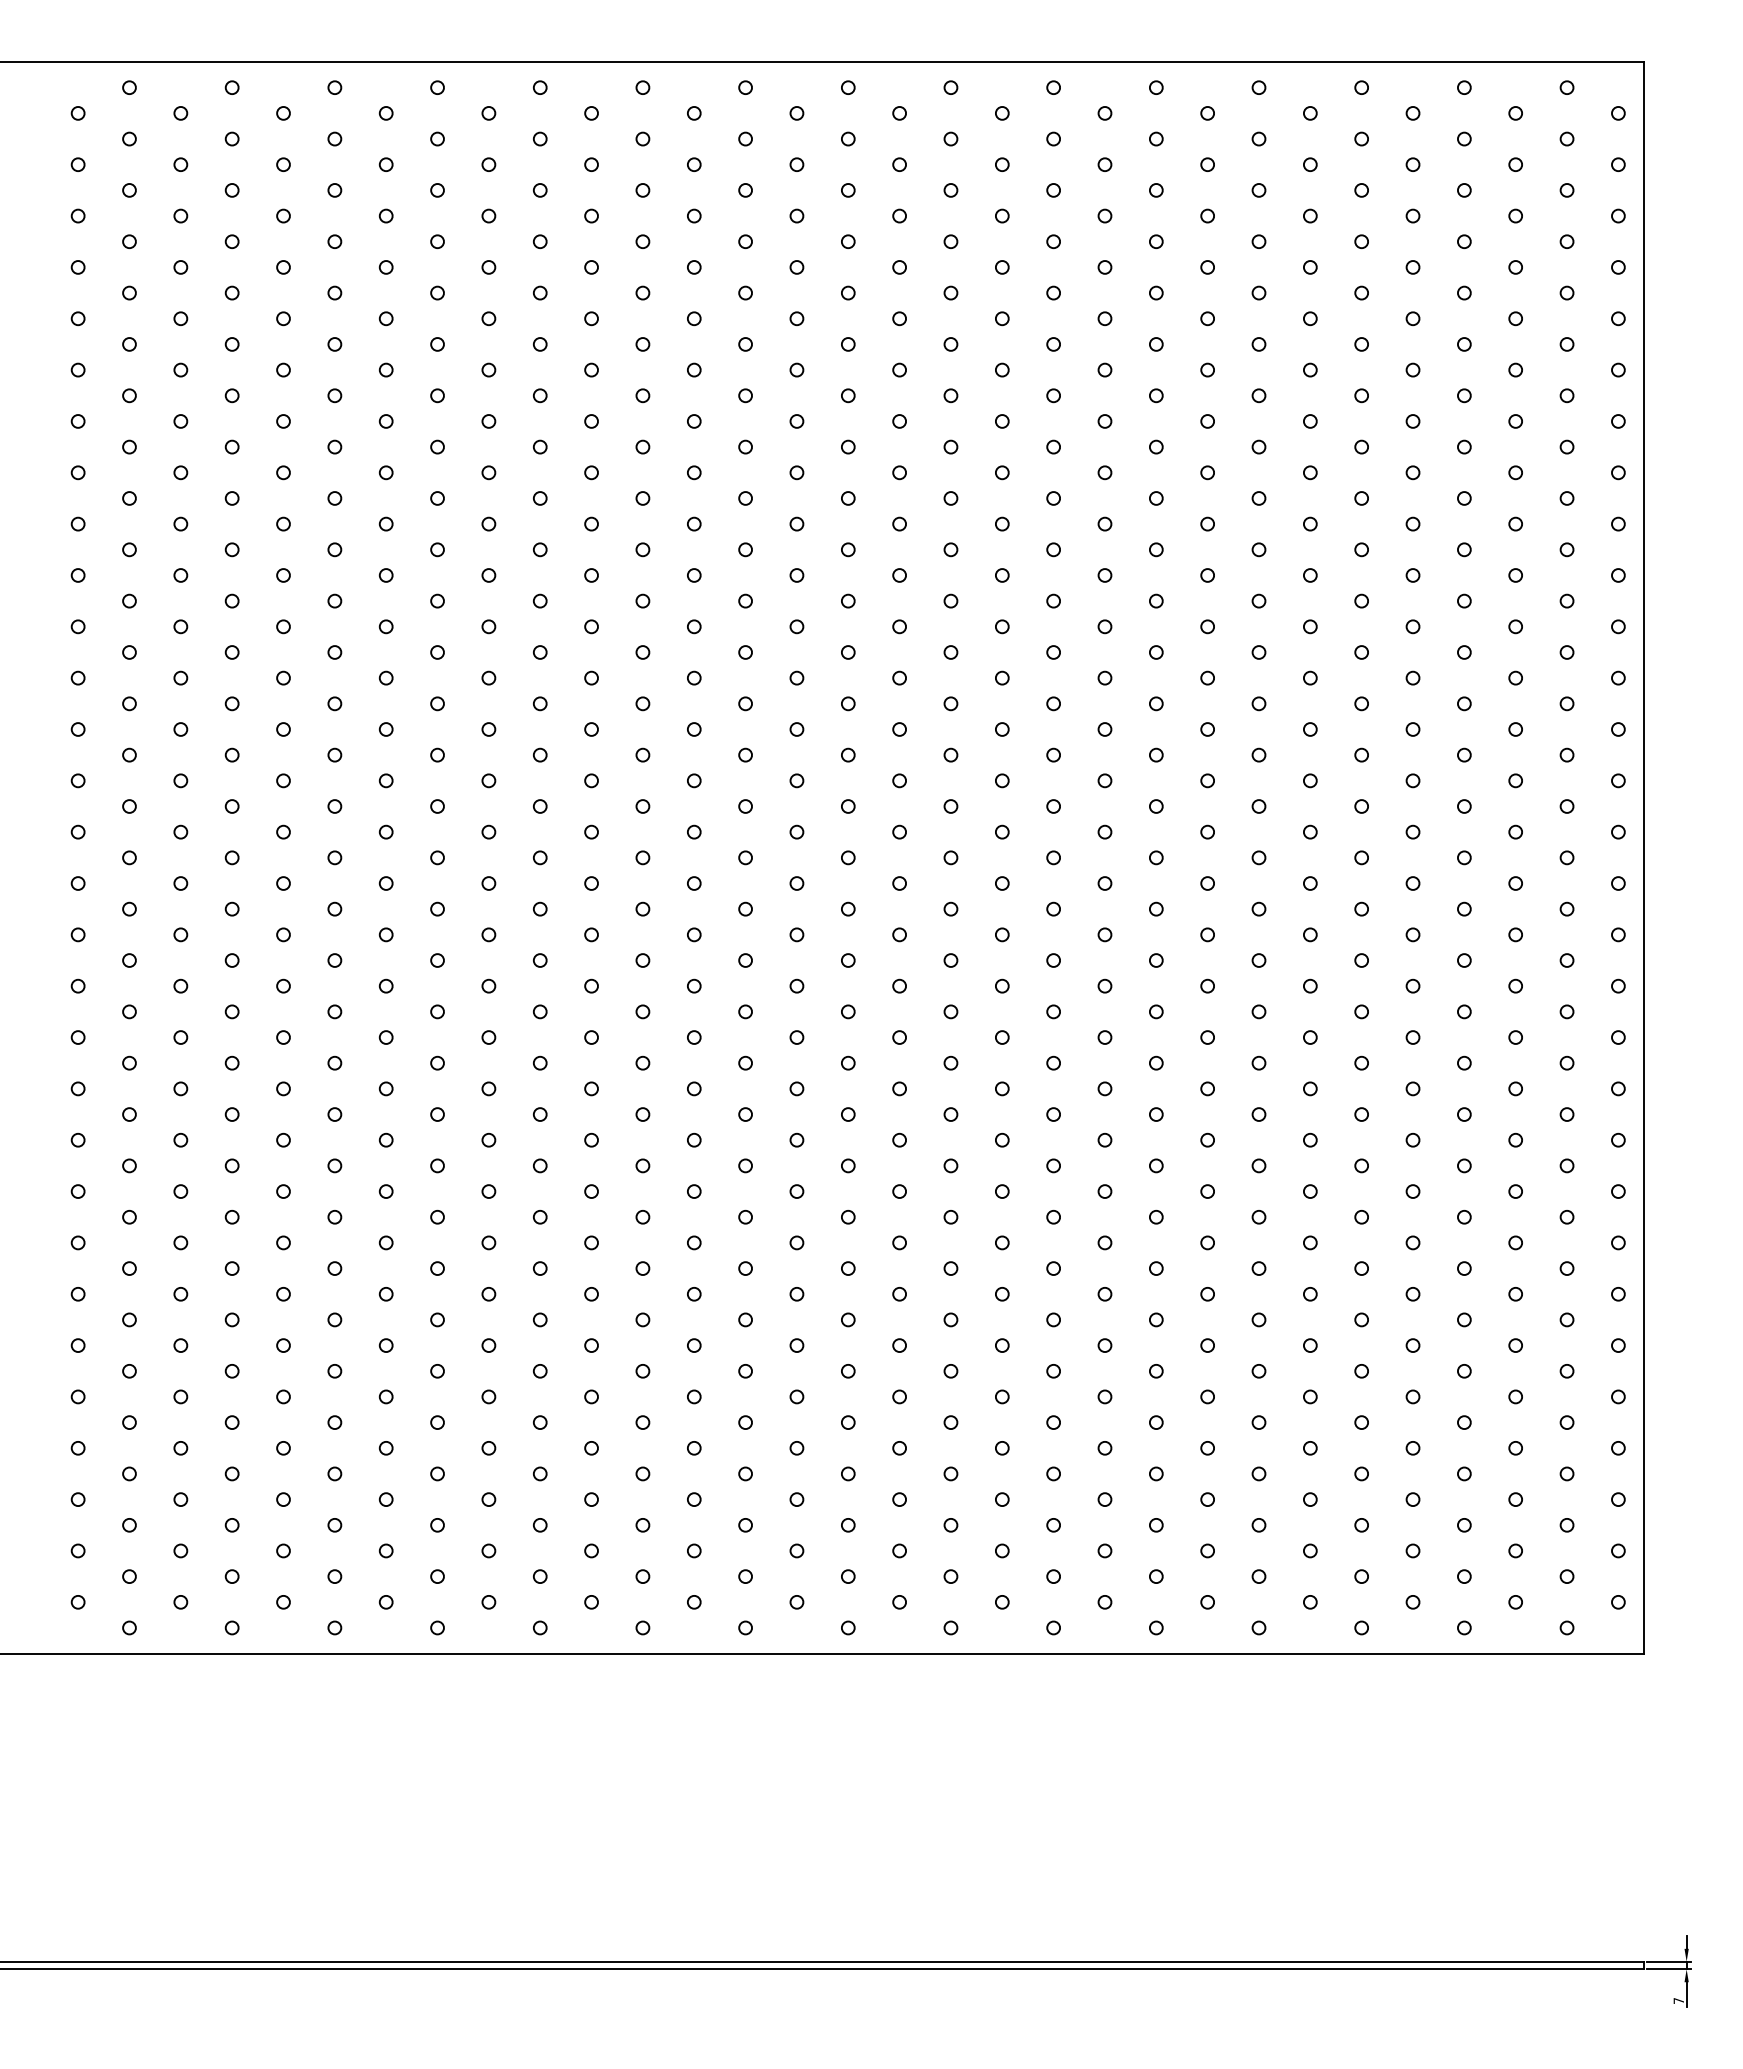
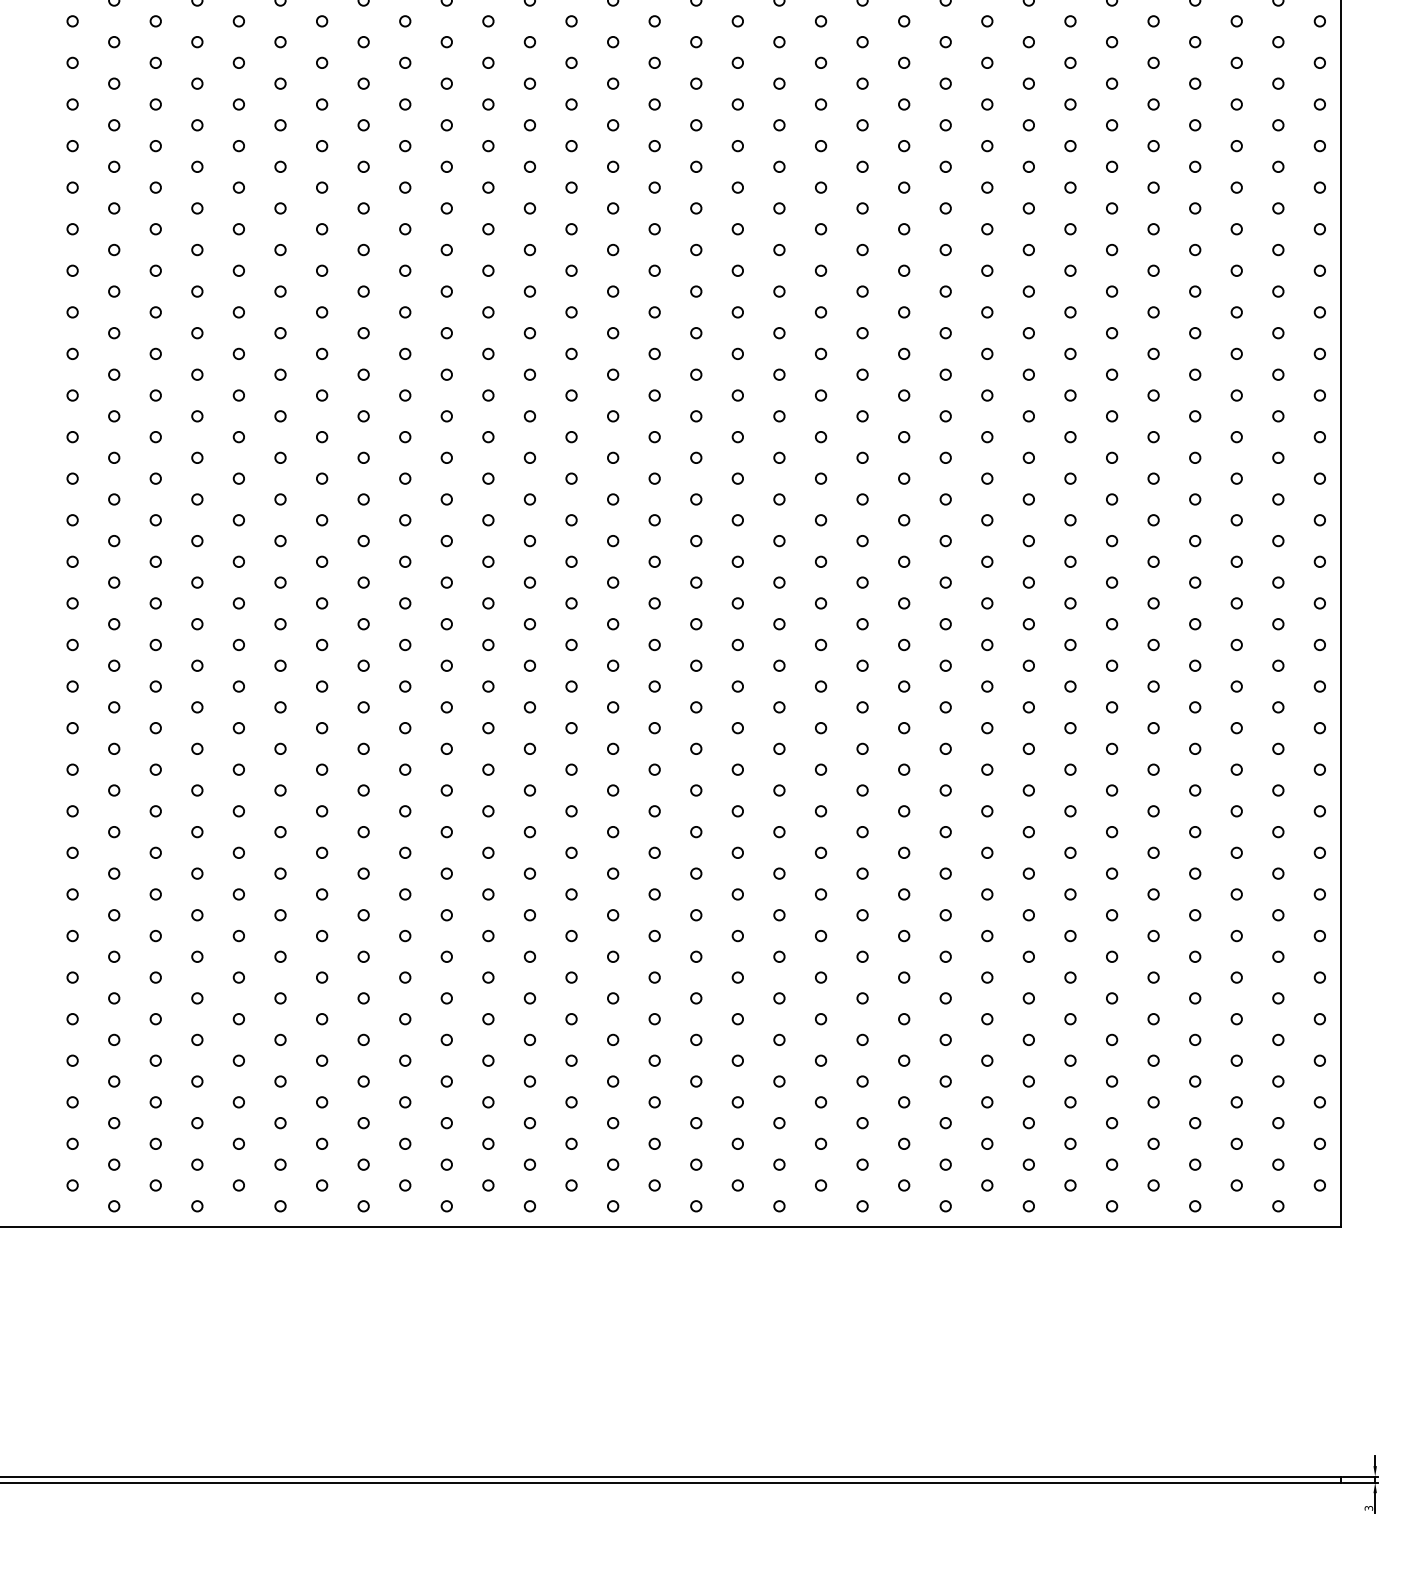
text: (1678, 2000) -> (1368, 1507), 7 -> 3

